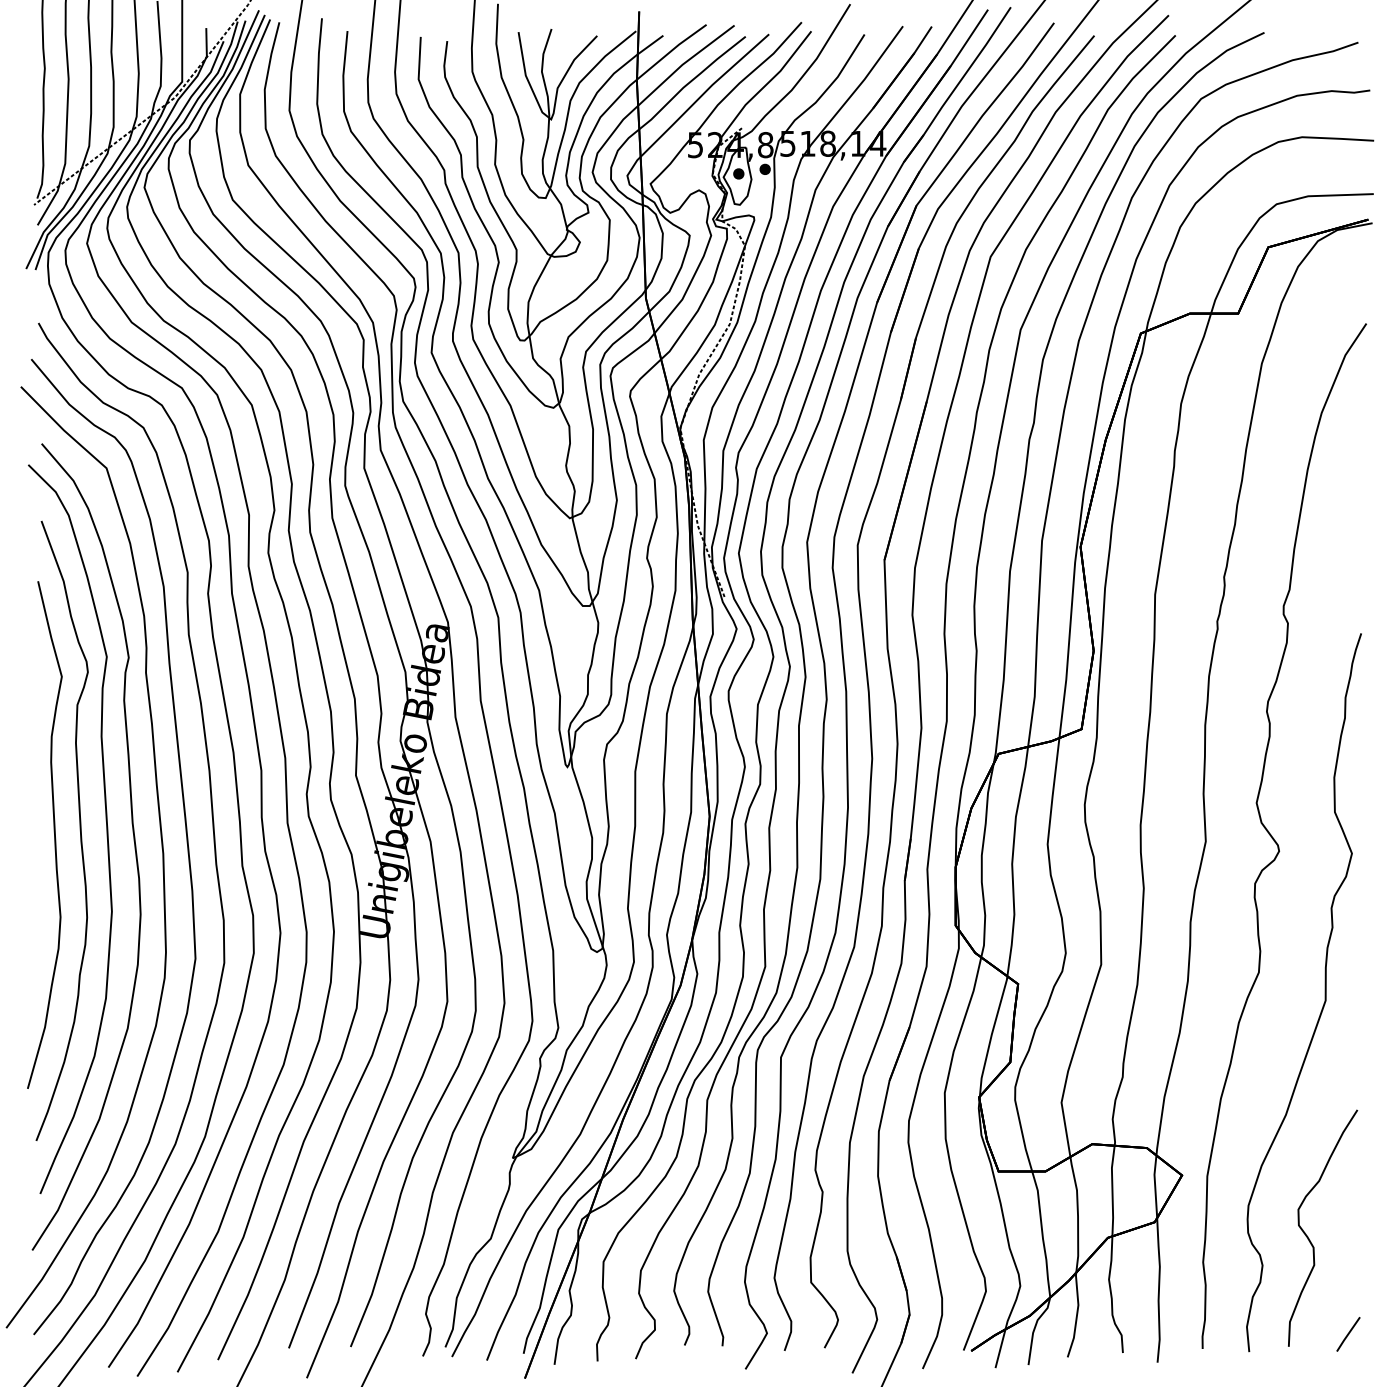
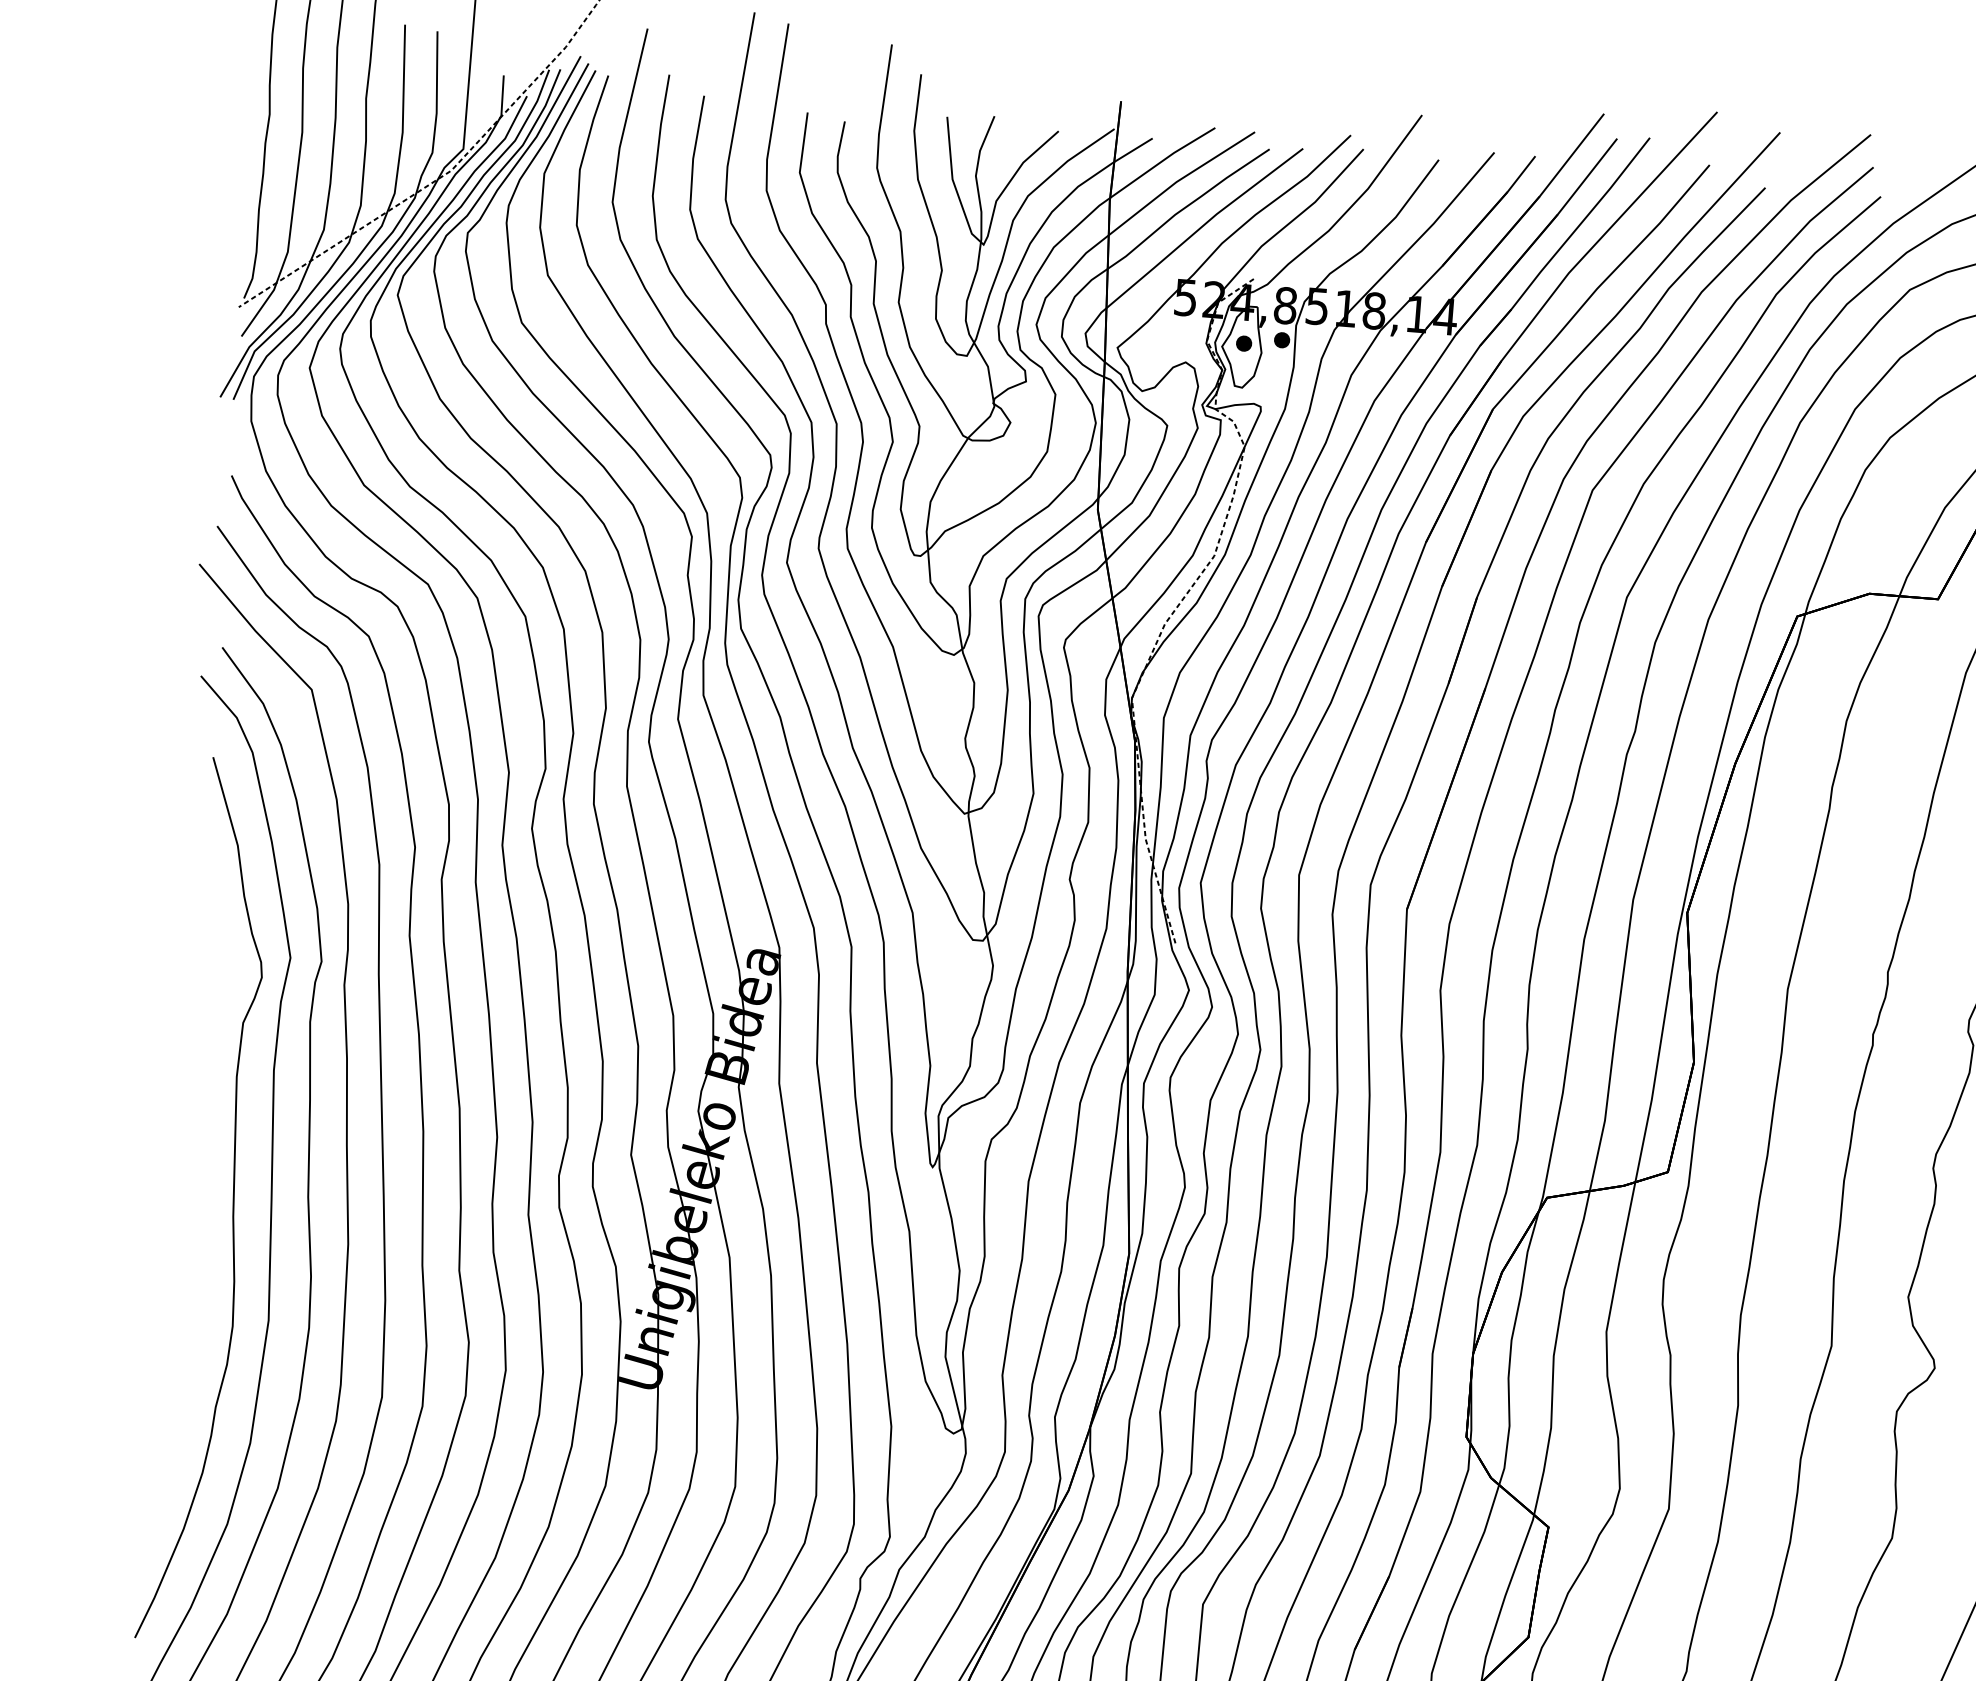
curve: (53, 831) -> (194, 1199), removed

